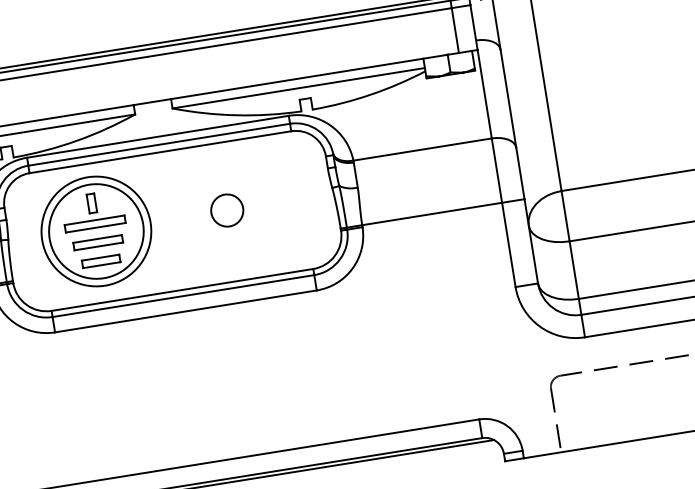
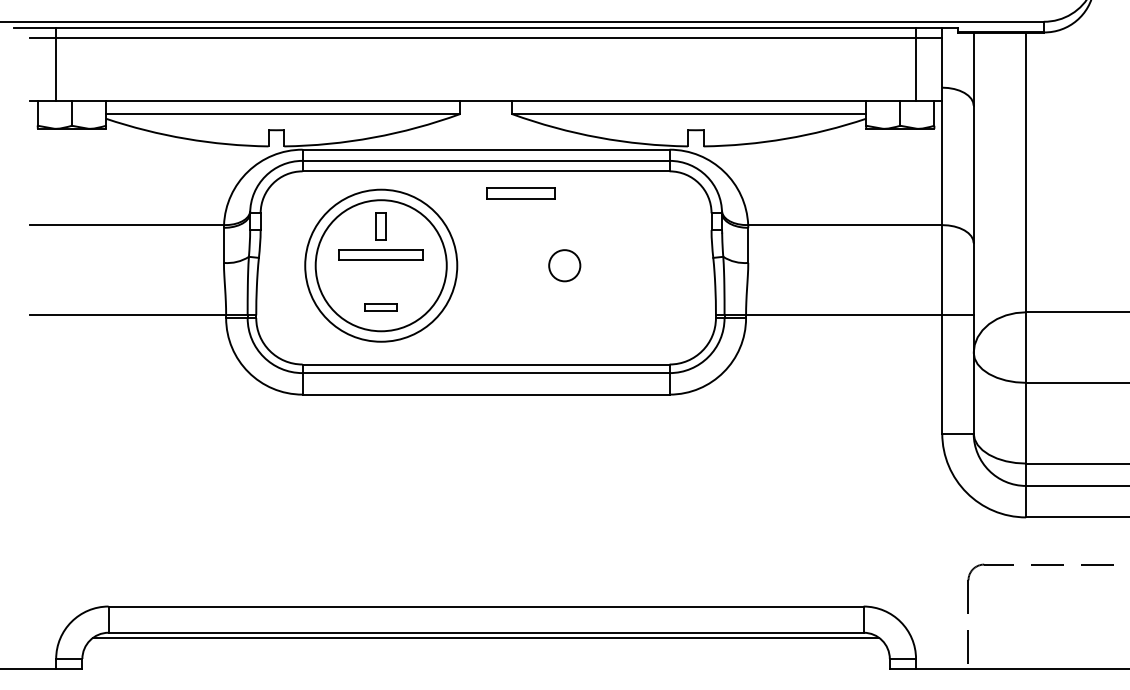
circle: (227, 210) -> (564, 265), size x0.7
part: (97, 242) -> (520, 193), moved
part: (100, 261) -> (380, 307), size x0.6

